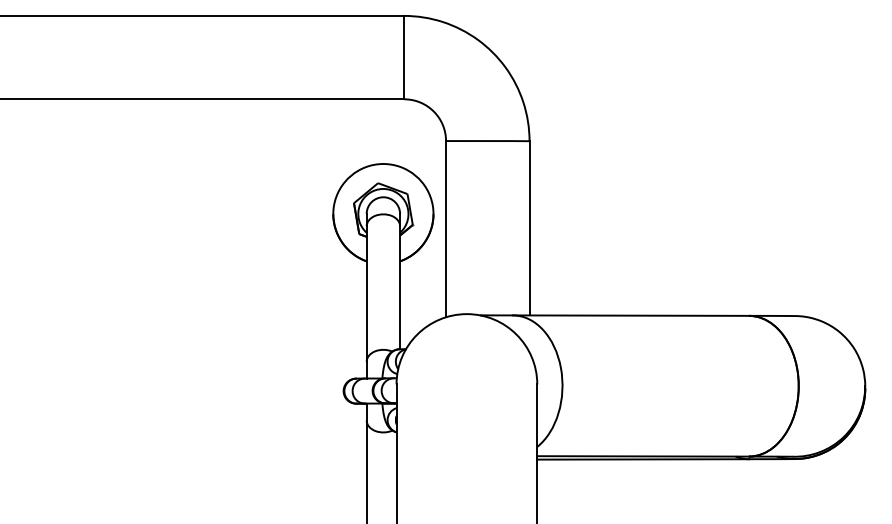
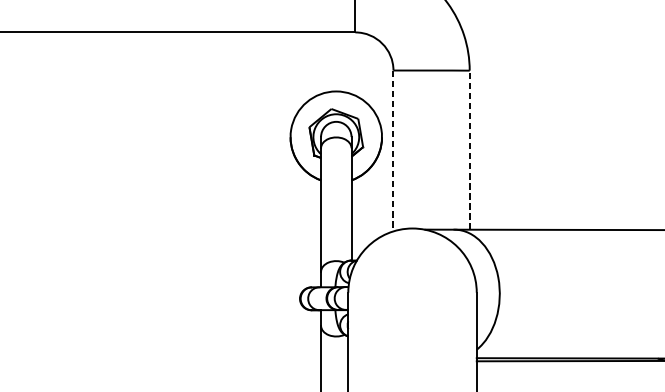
line: (529, 227) -> (469, 149), solid -> dashed
line: (446, 229) -> (393, 151), solid -> dashed

